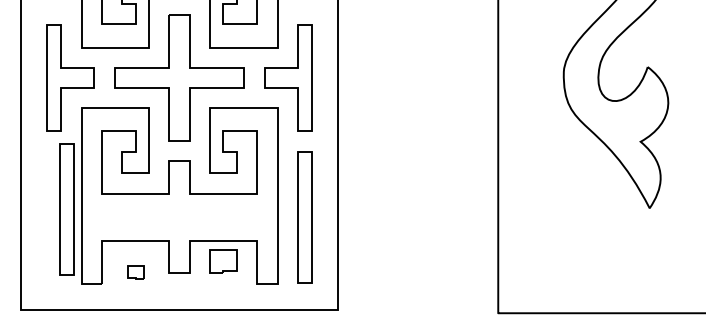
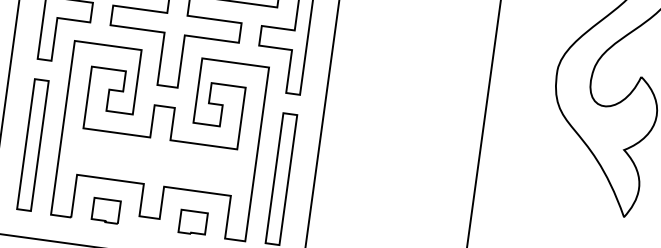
part: (66, 209) -> (32, 145), moved
part: (223, 261) -> (193, 222), moved
part: (135, 272) -> (105, 210), size x1.67

